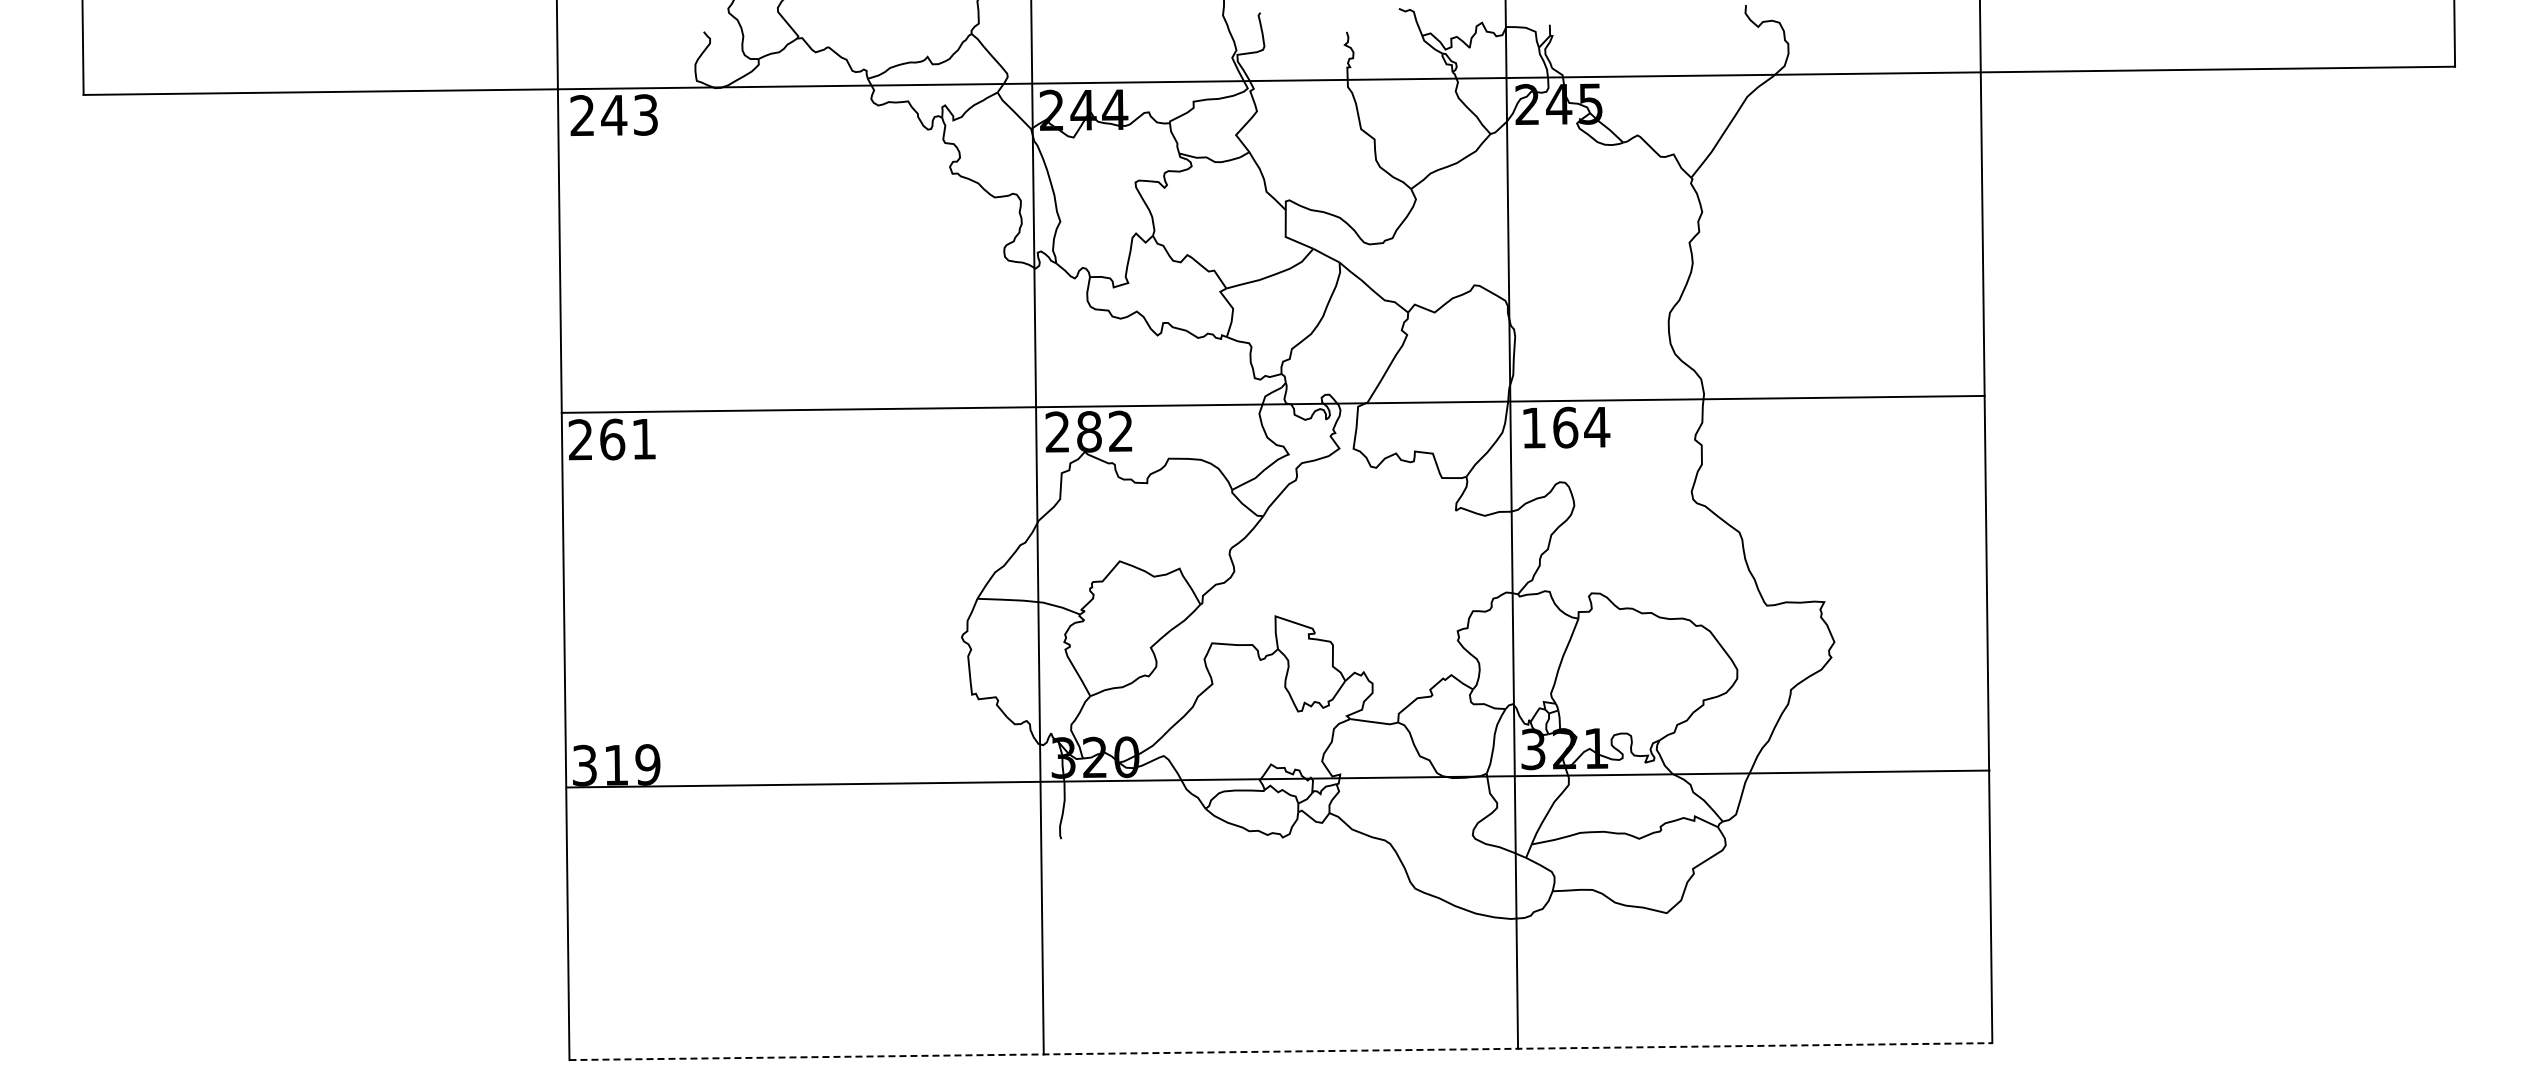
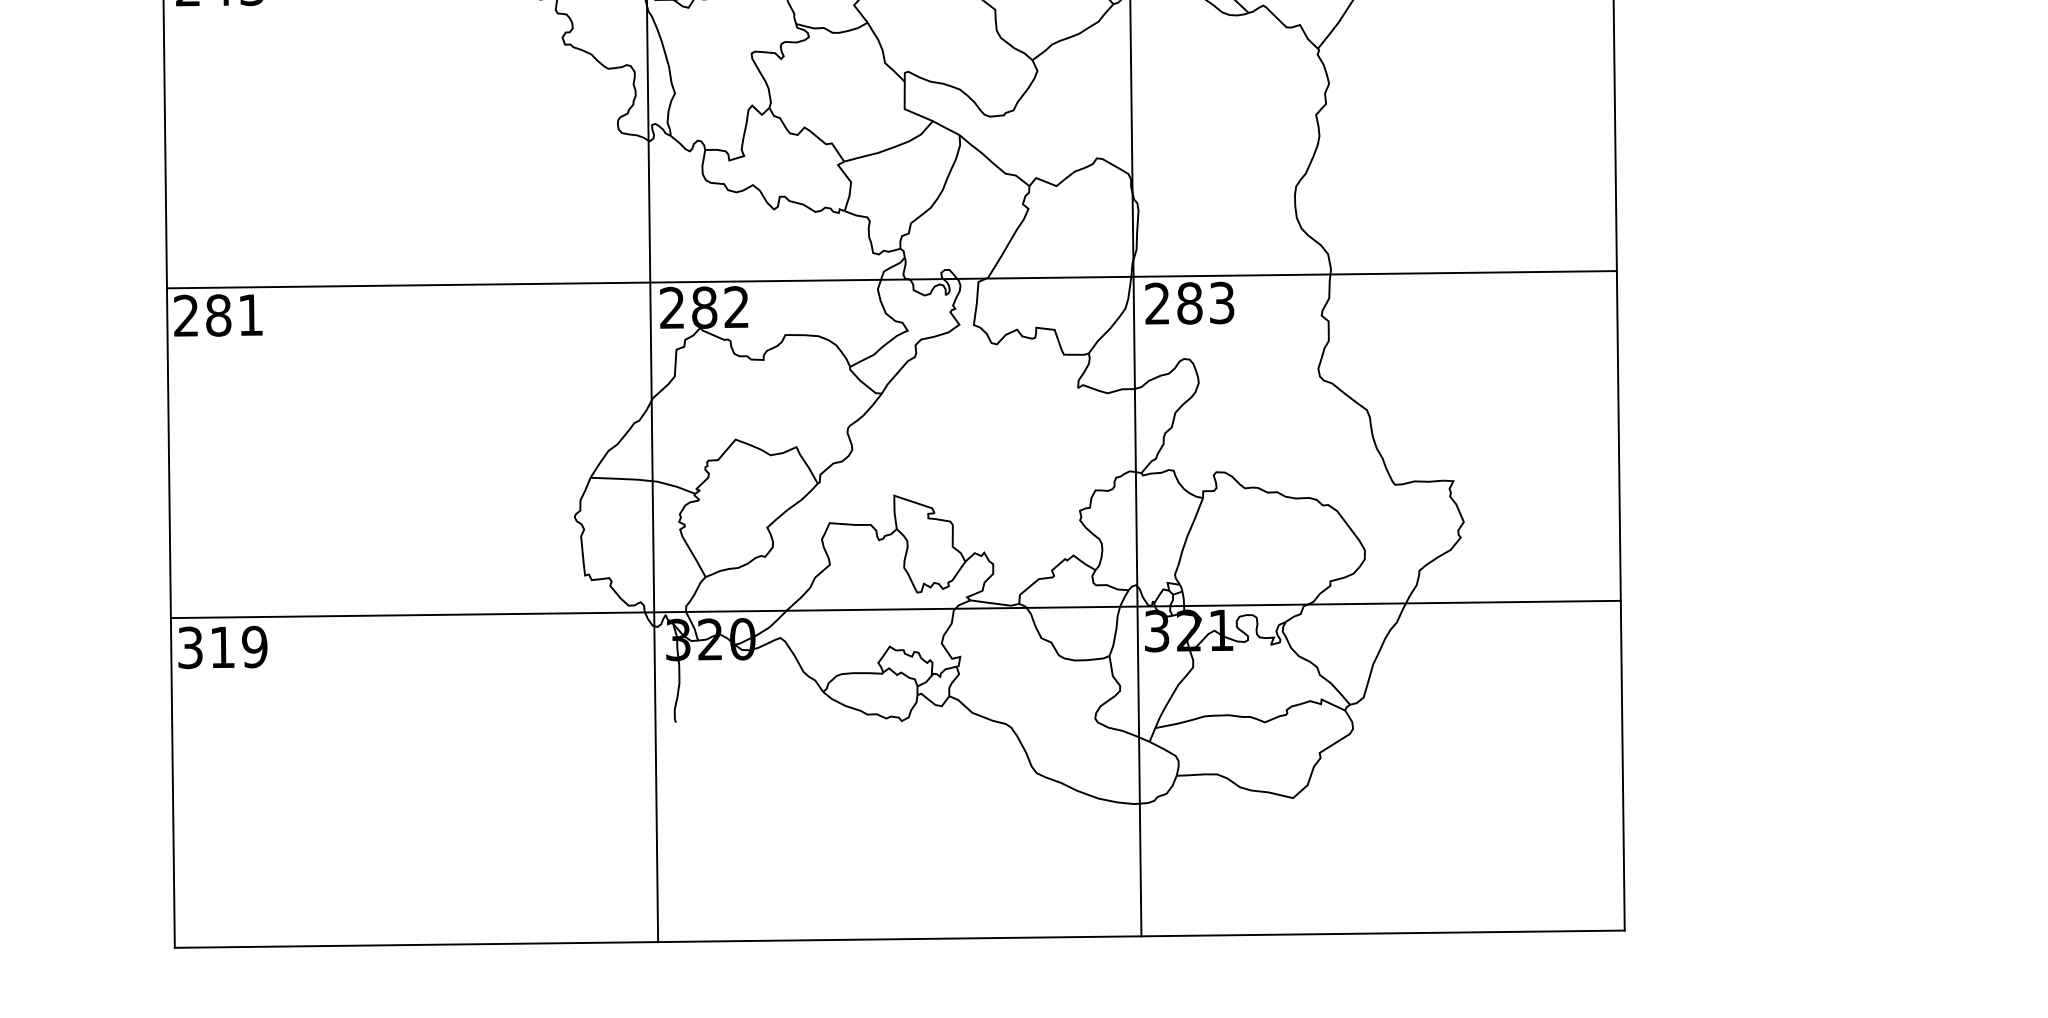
text: (1565, 427) -> (1189, 303), 164 -> 283
text: (612, 439) -> (218, 315), 261 -> 281
line: (1277, 778) -> (895, 608), moved
line: (1281, 1051) -> (900, 939), dashed -> solid

